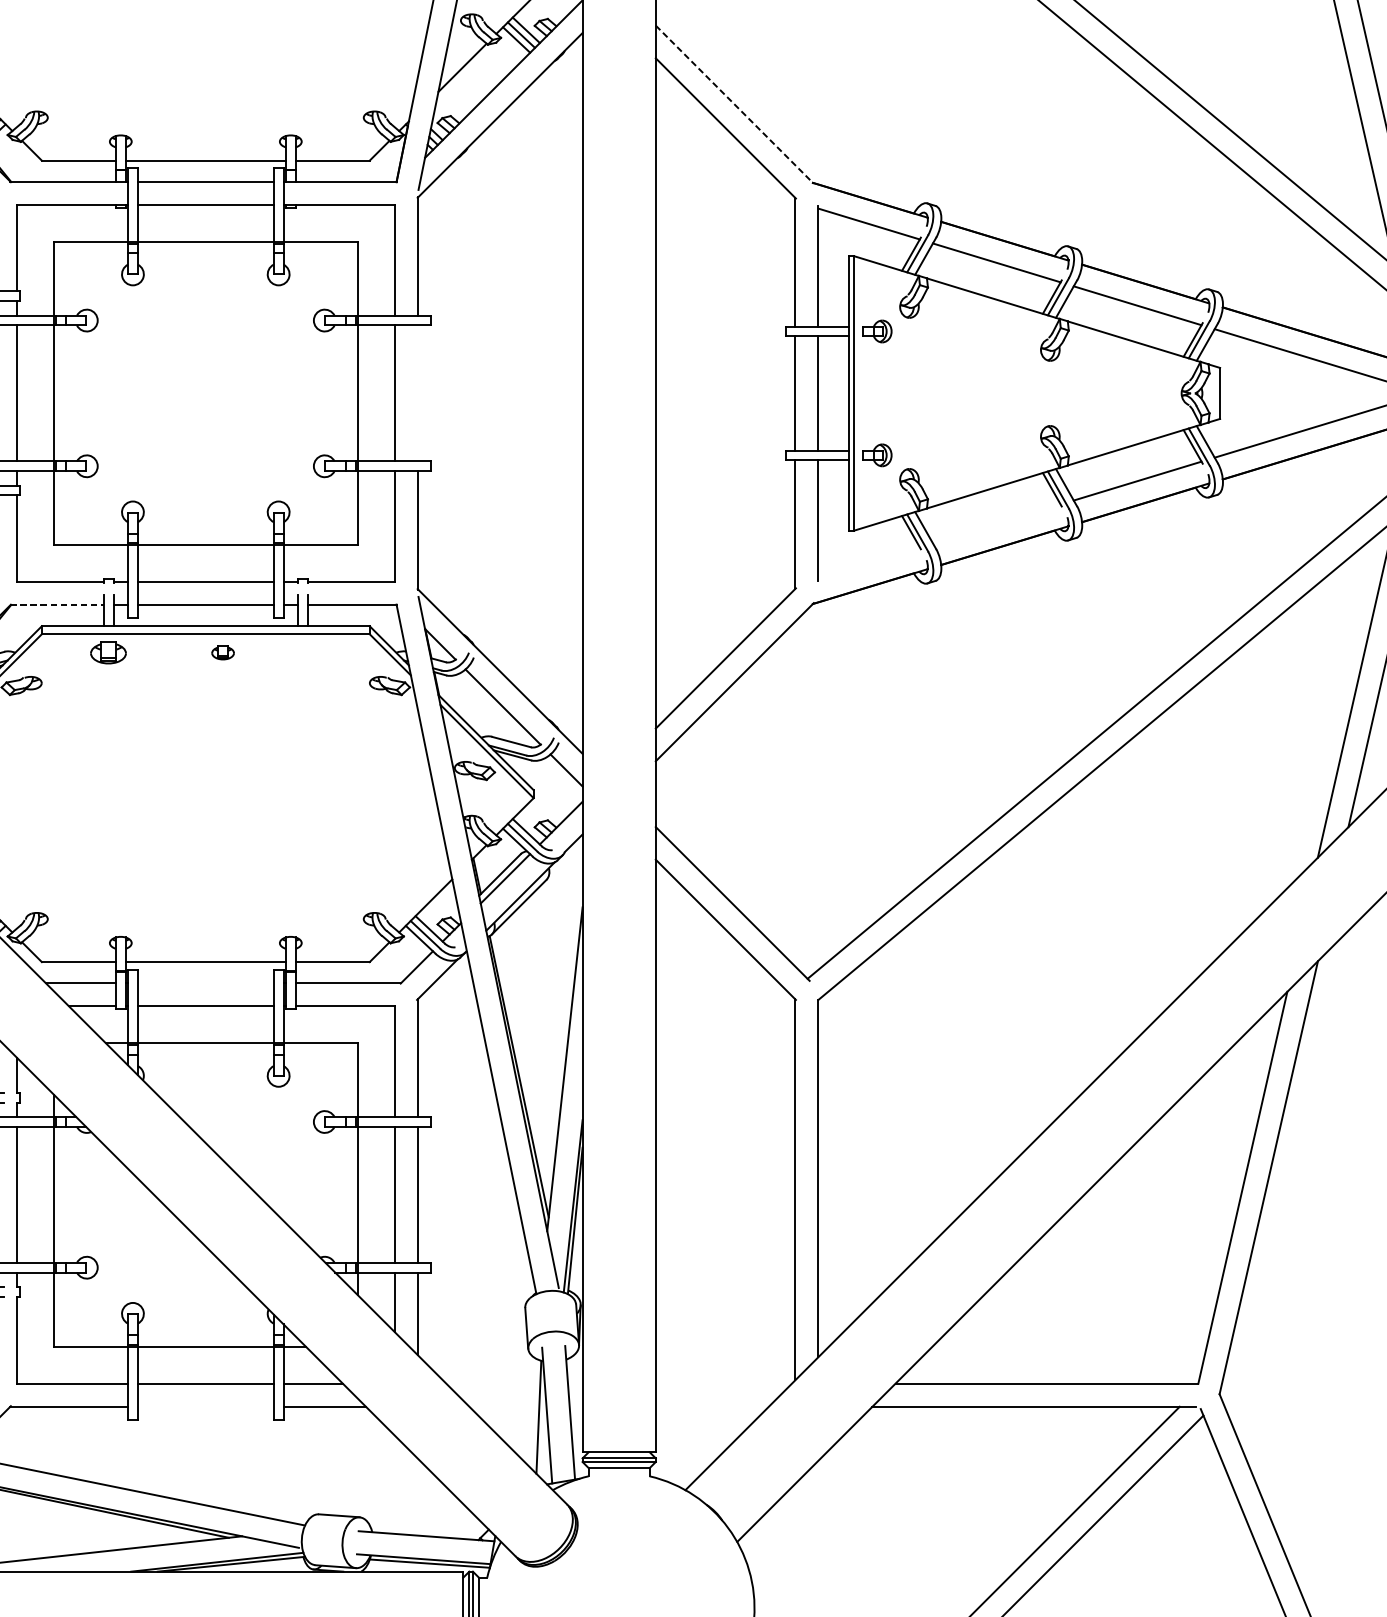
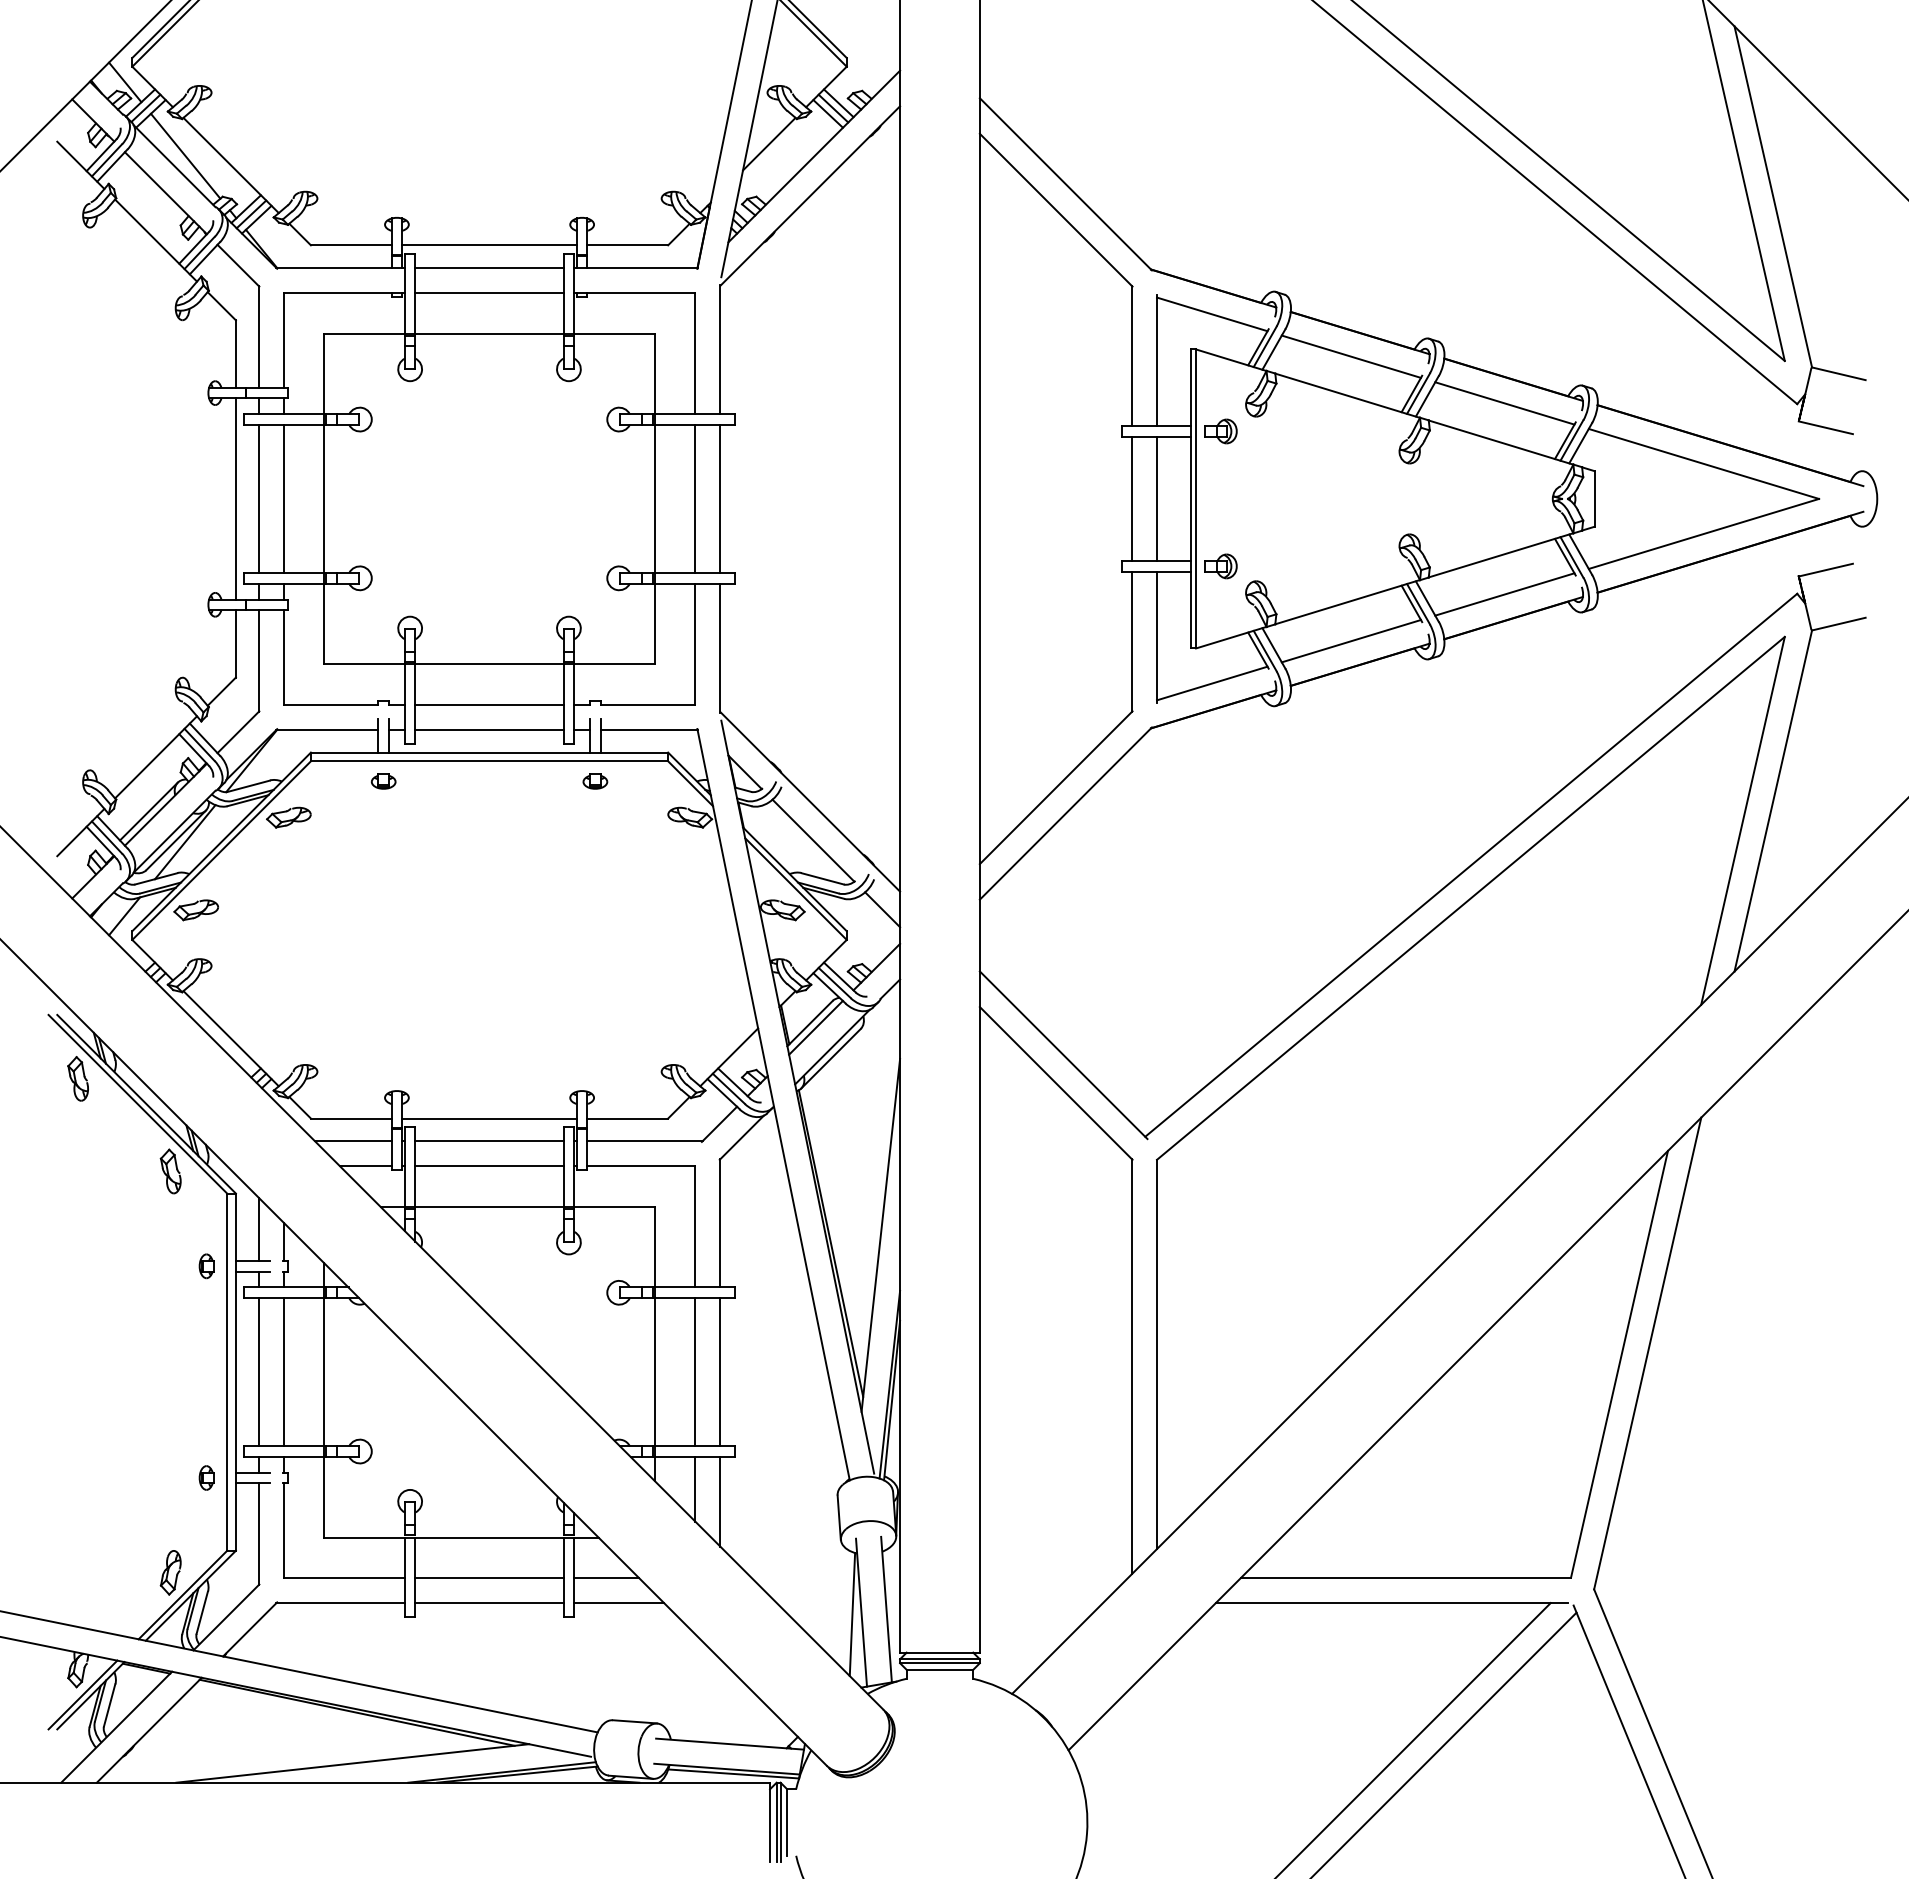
line: (734, 104) -> (1065, 184), dashed -> solid
line: (417, 393) -> (720, 498), added
line: (995, 524) -> (1350, 641), added
line: (869, 562) -> (1212, 683), added
line: (57, 605) -> (327, 729), dashed -> solid
part: (108, 652) -> (383, 781), size x0.62
part: (223, 652) -> (595, 781), moved
line: (205, 983) -> (489, 1141), added
line: (205, 1407) -> (489, 1603), added

